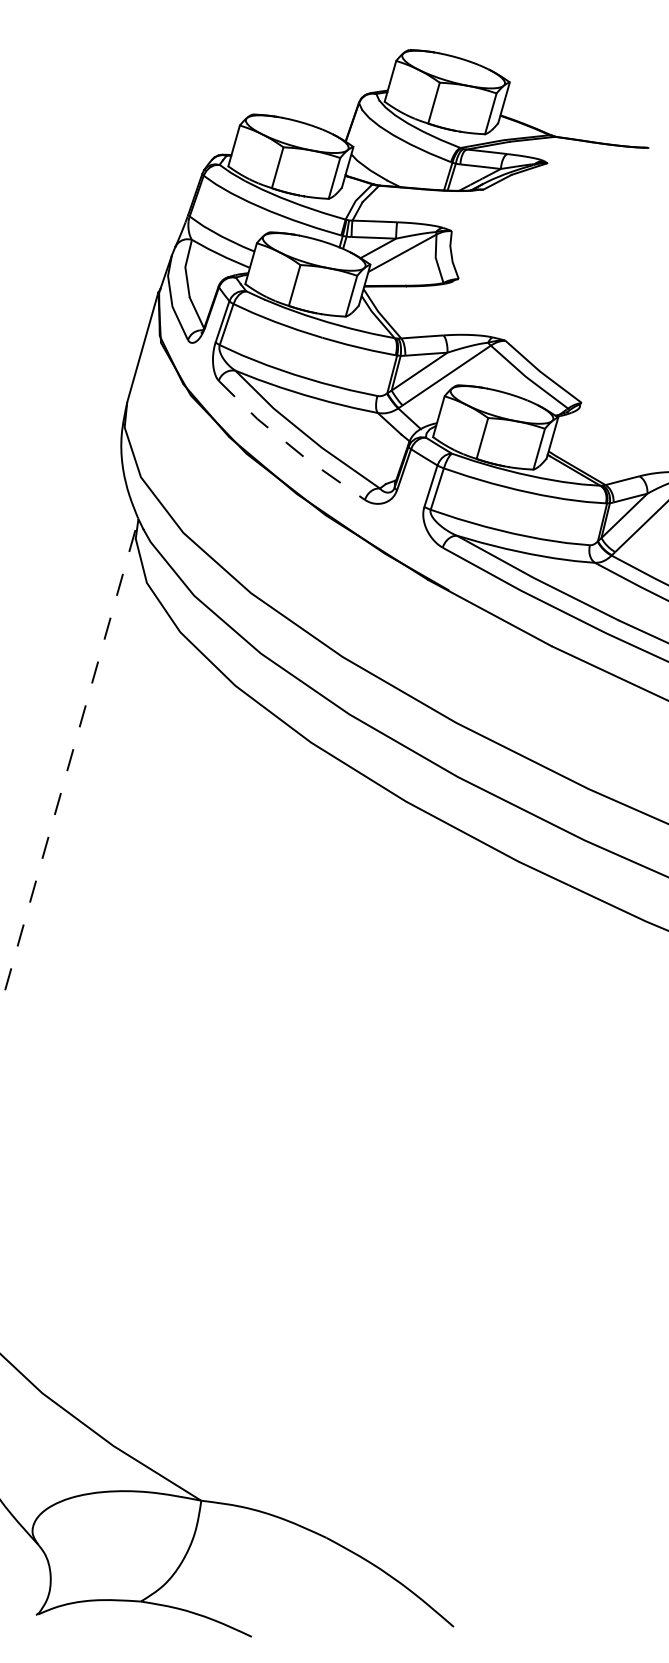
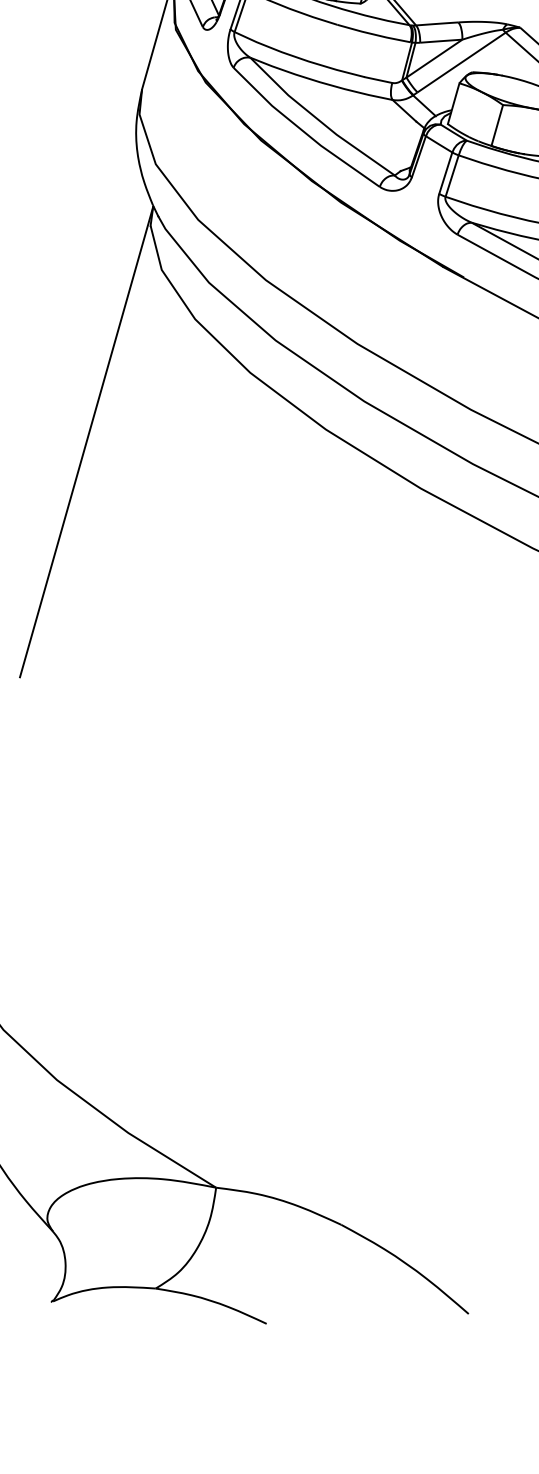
line: (288, 444) -> (303, 131), dashed -> solid
line: (71, 755) -> (86, 442), dashed -> solid

